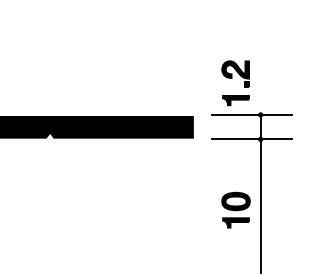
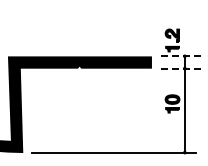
line: (249, 115) -> (179, 56), solid -> dashed
line: (249, 139) -> (179, 68), solid -> dashed

